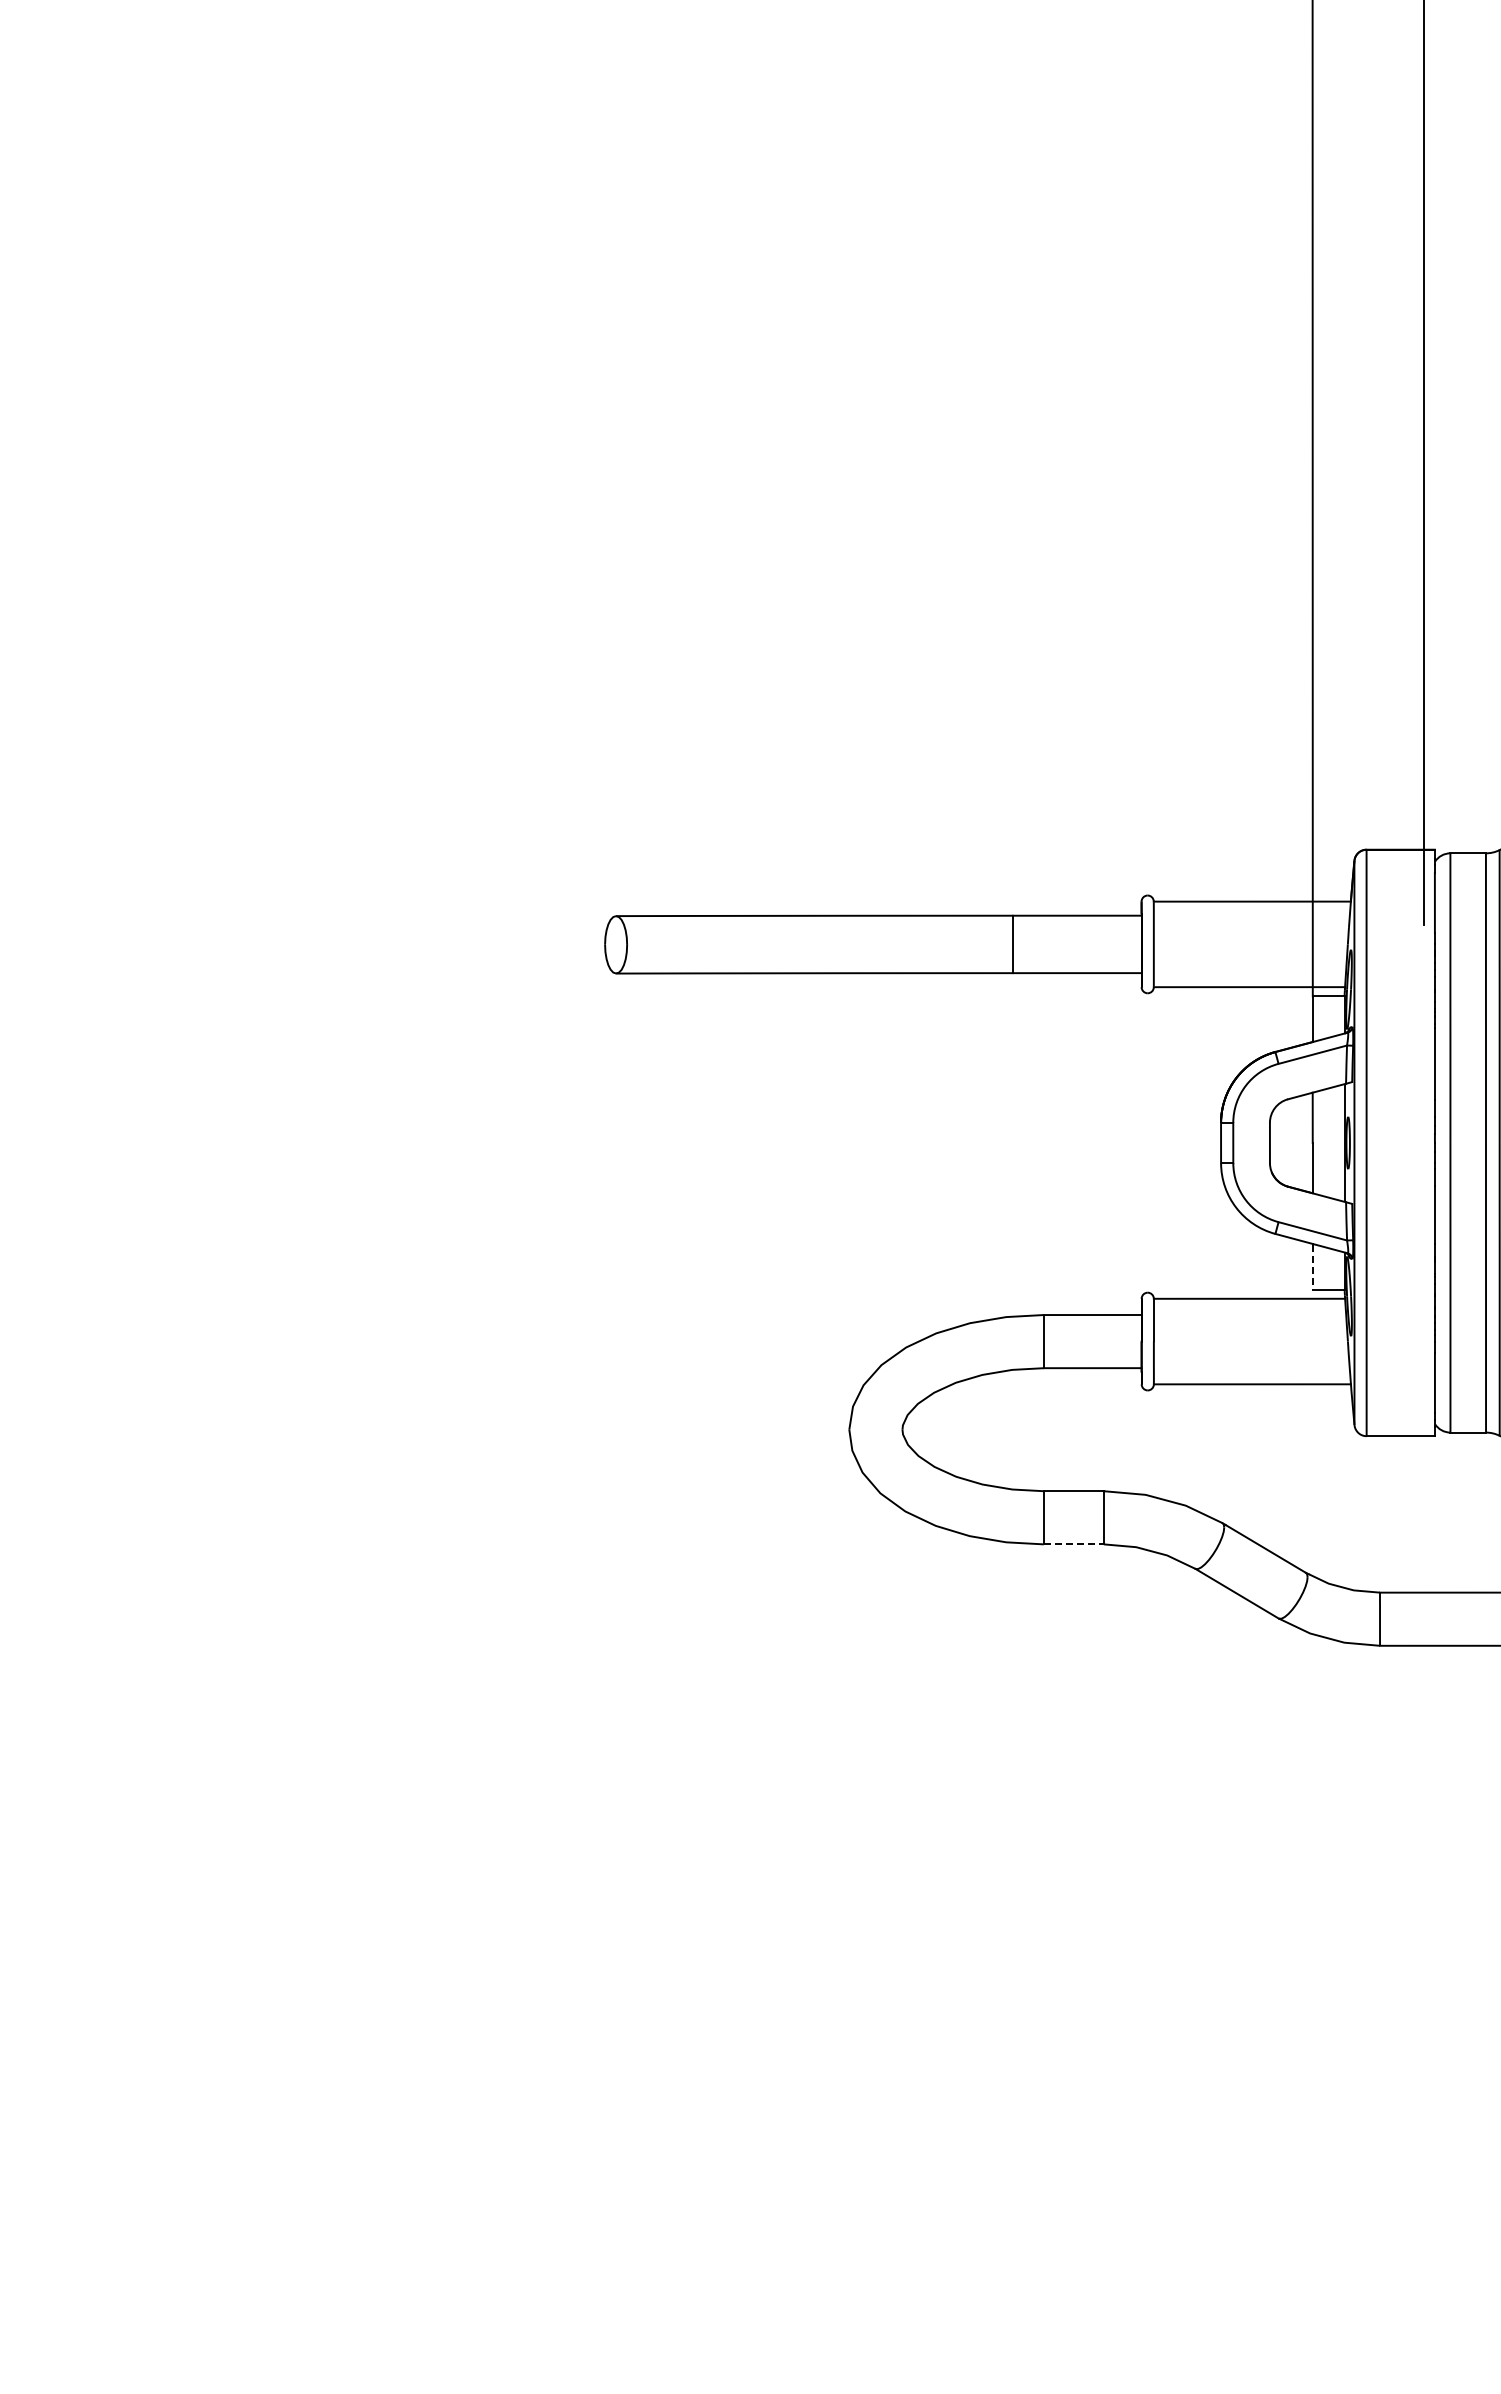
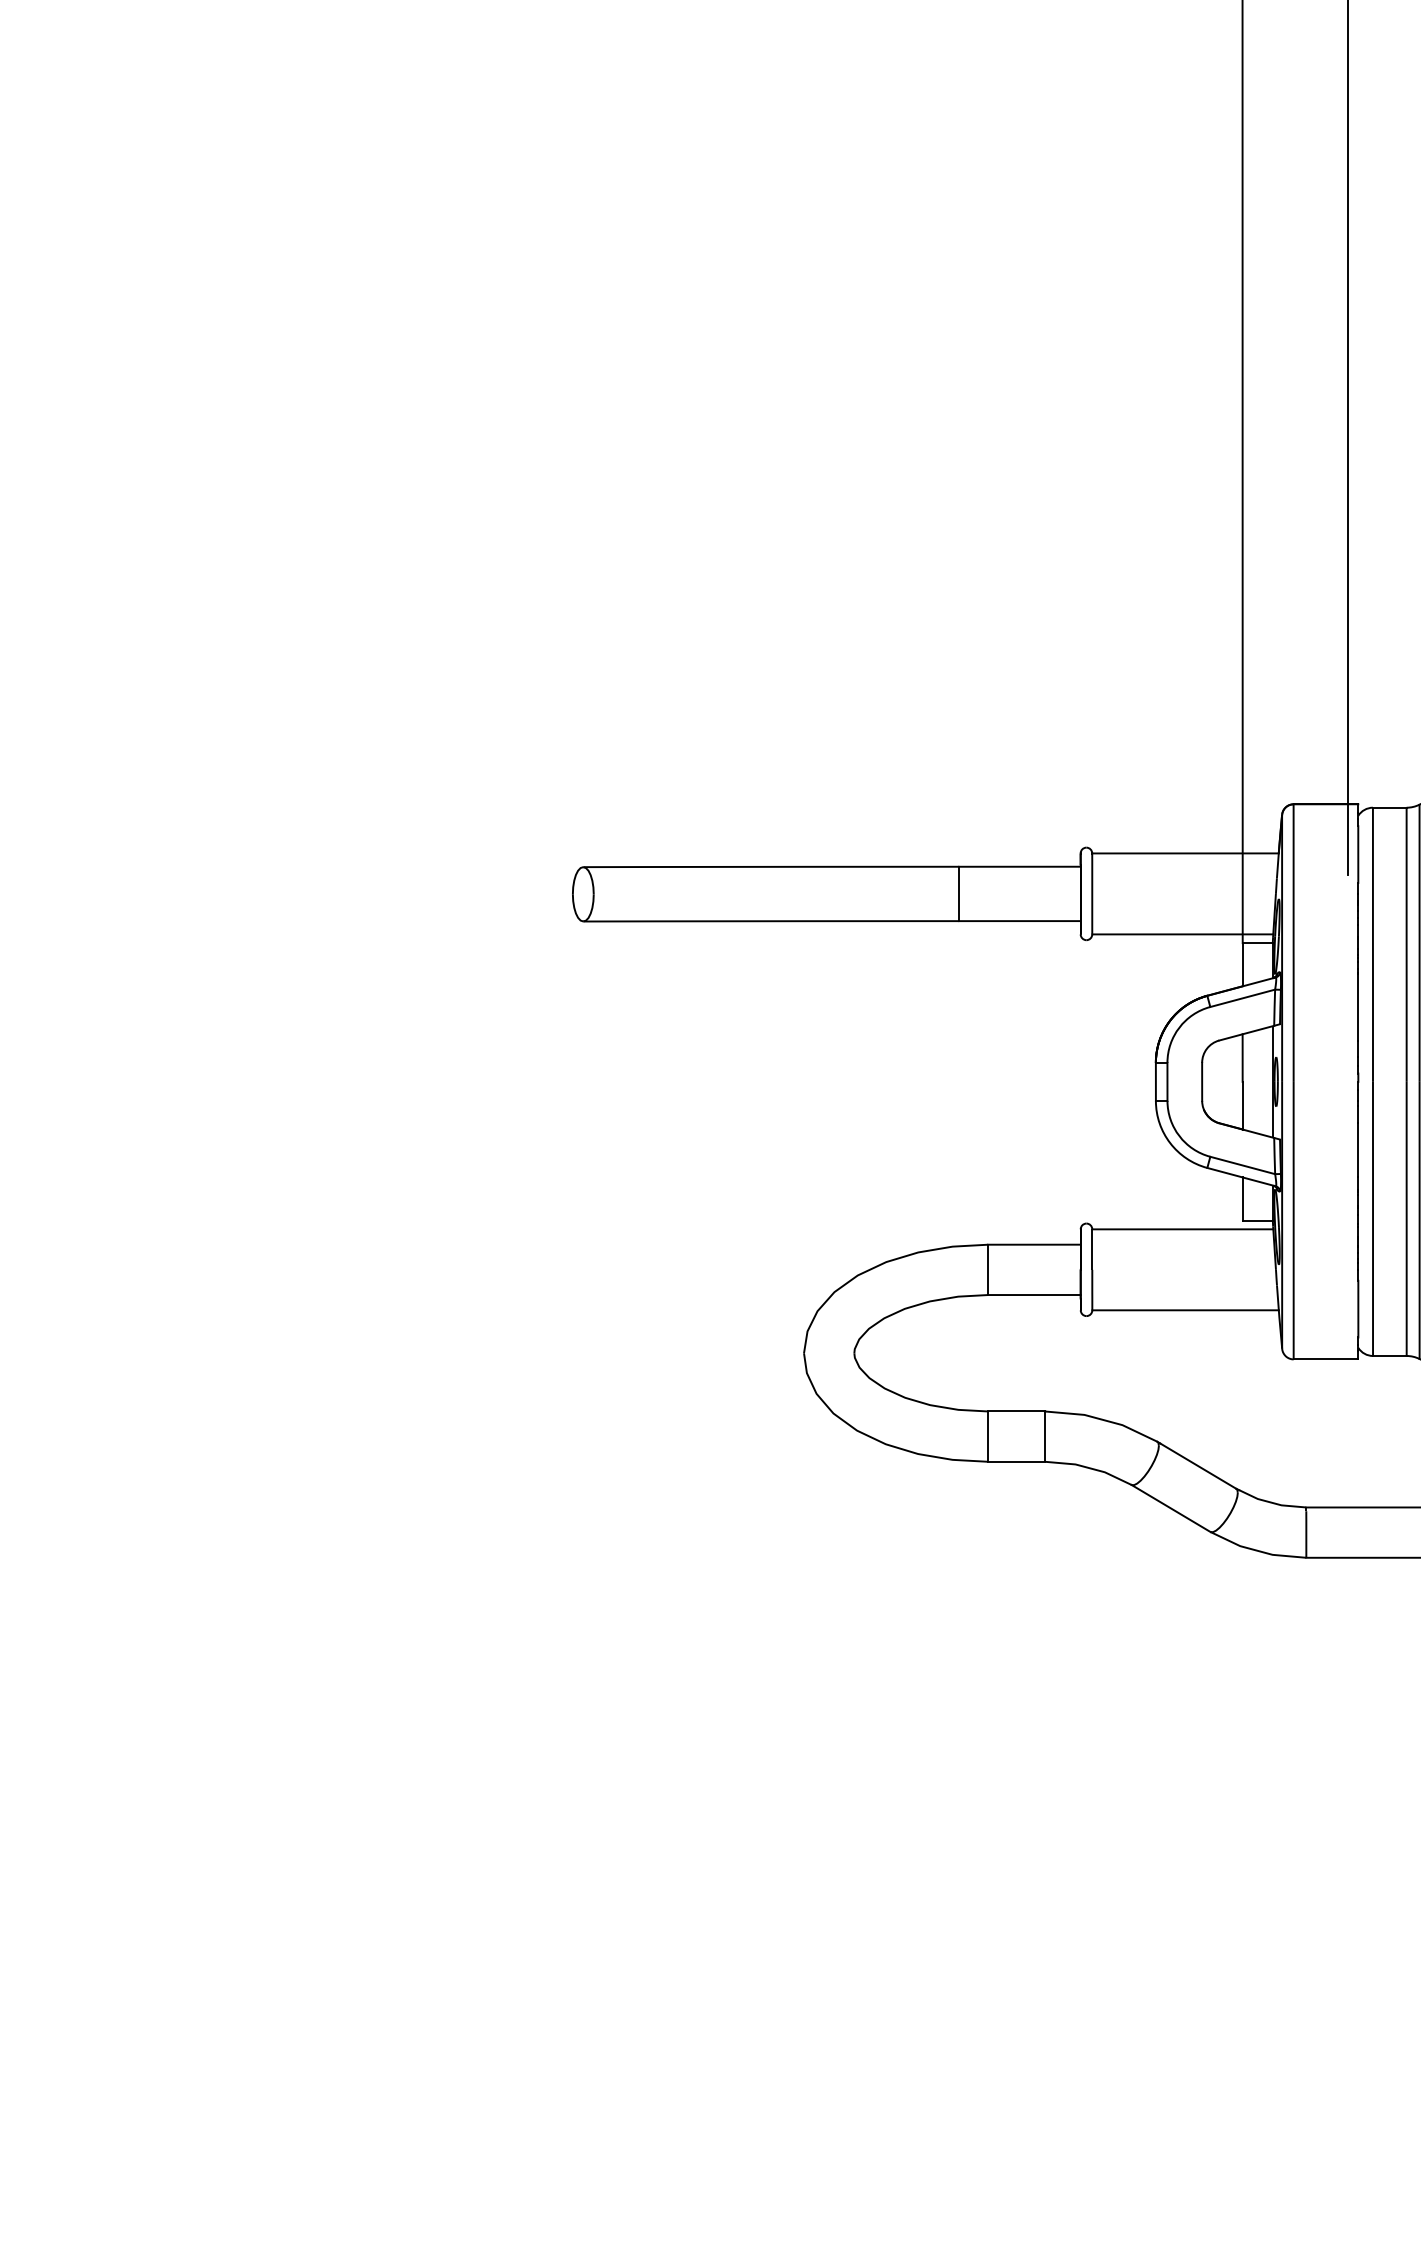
line: (1312, 1267) -> (1242, 1199), dashed -> solid
line: (1073, 1544) -> (1016, 1461), dashed -> solid

